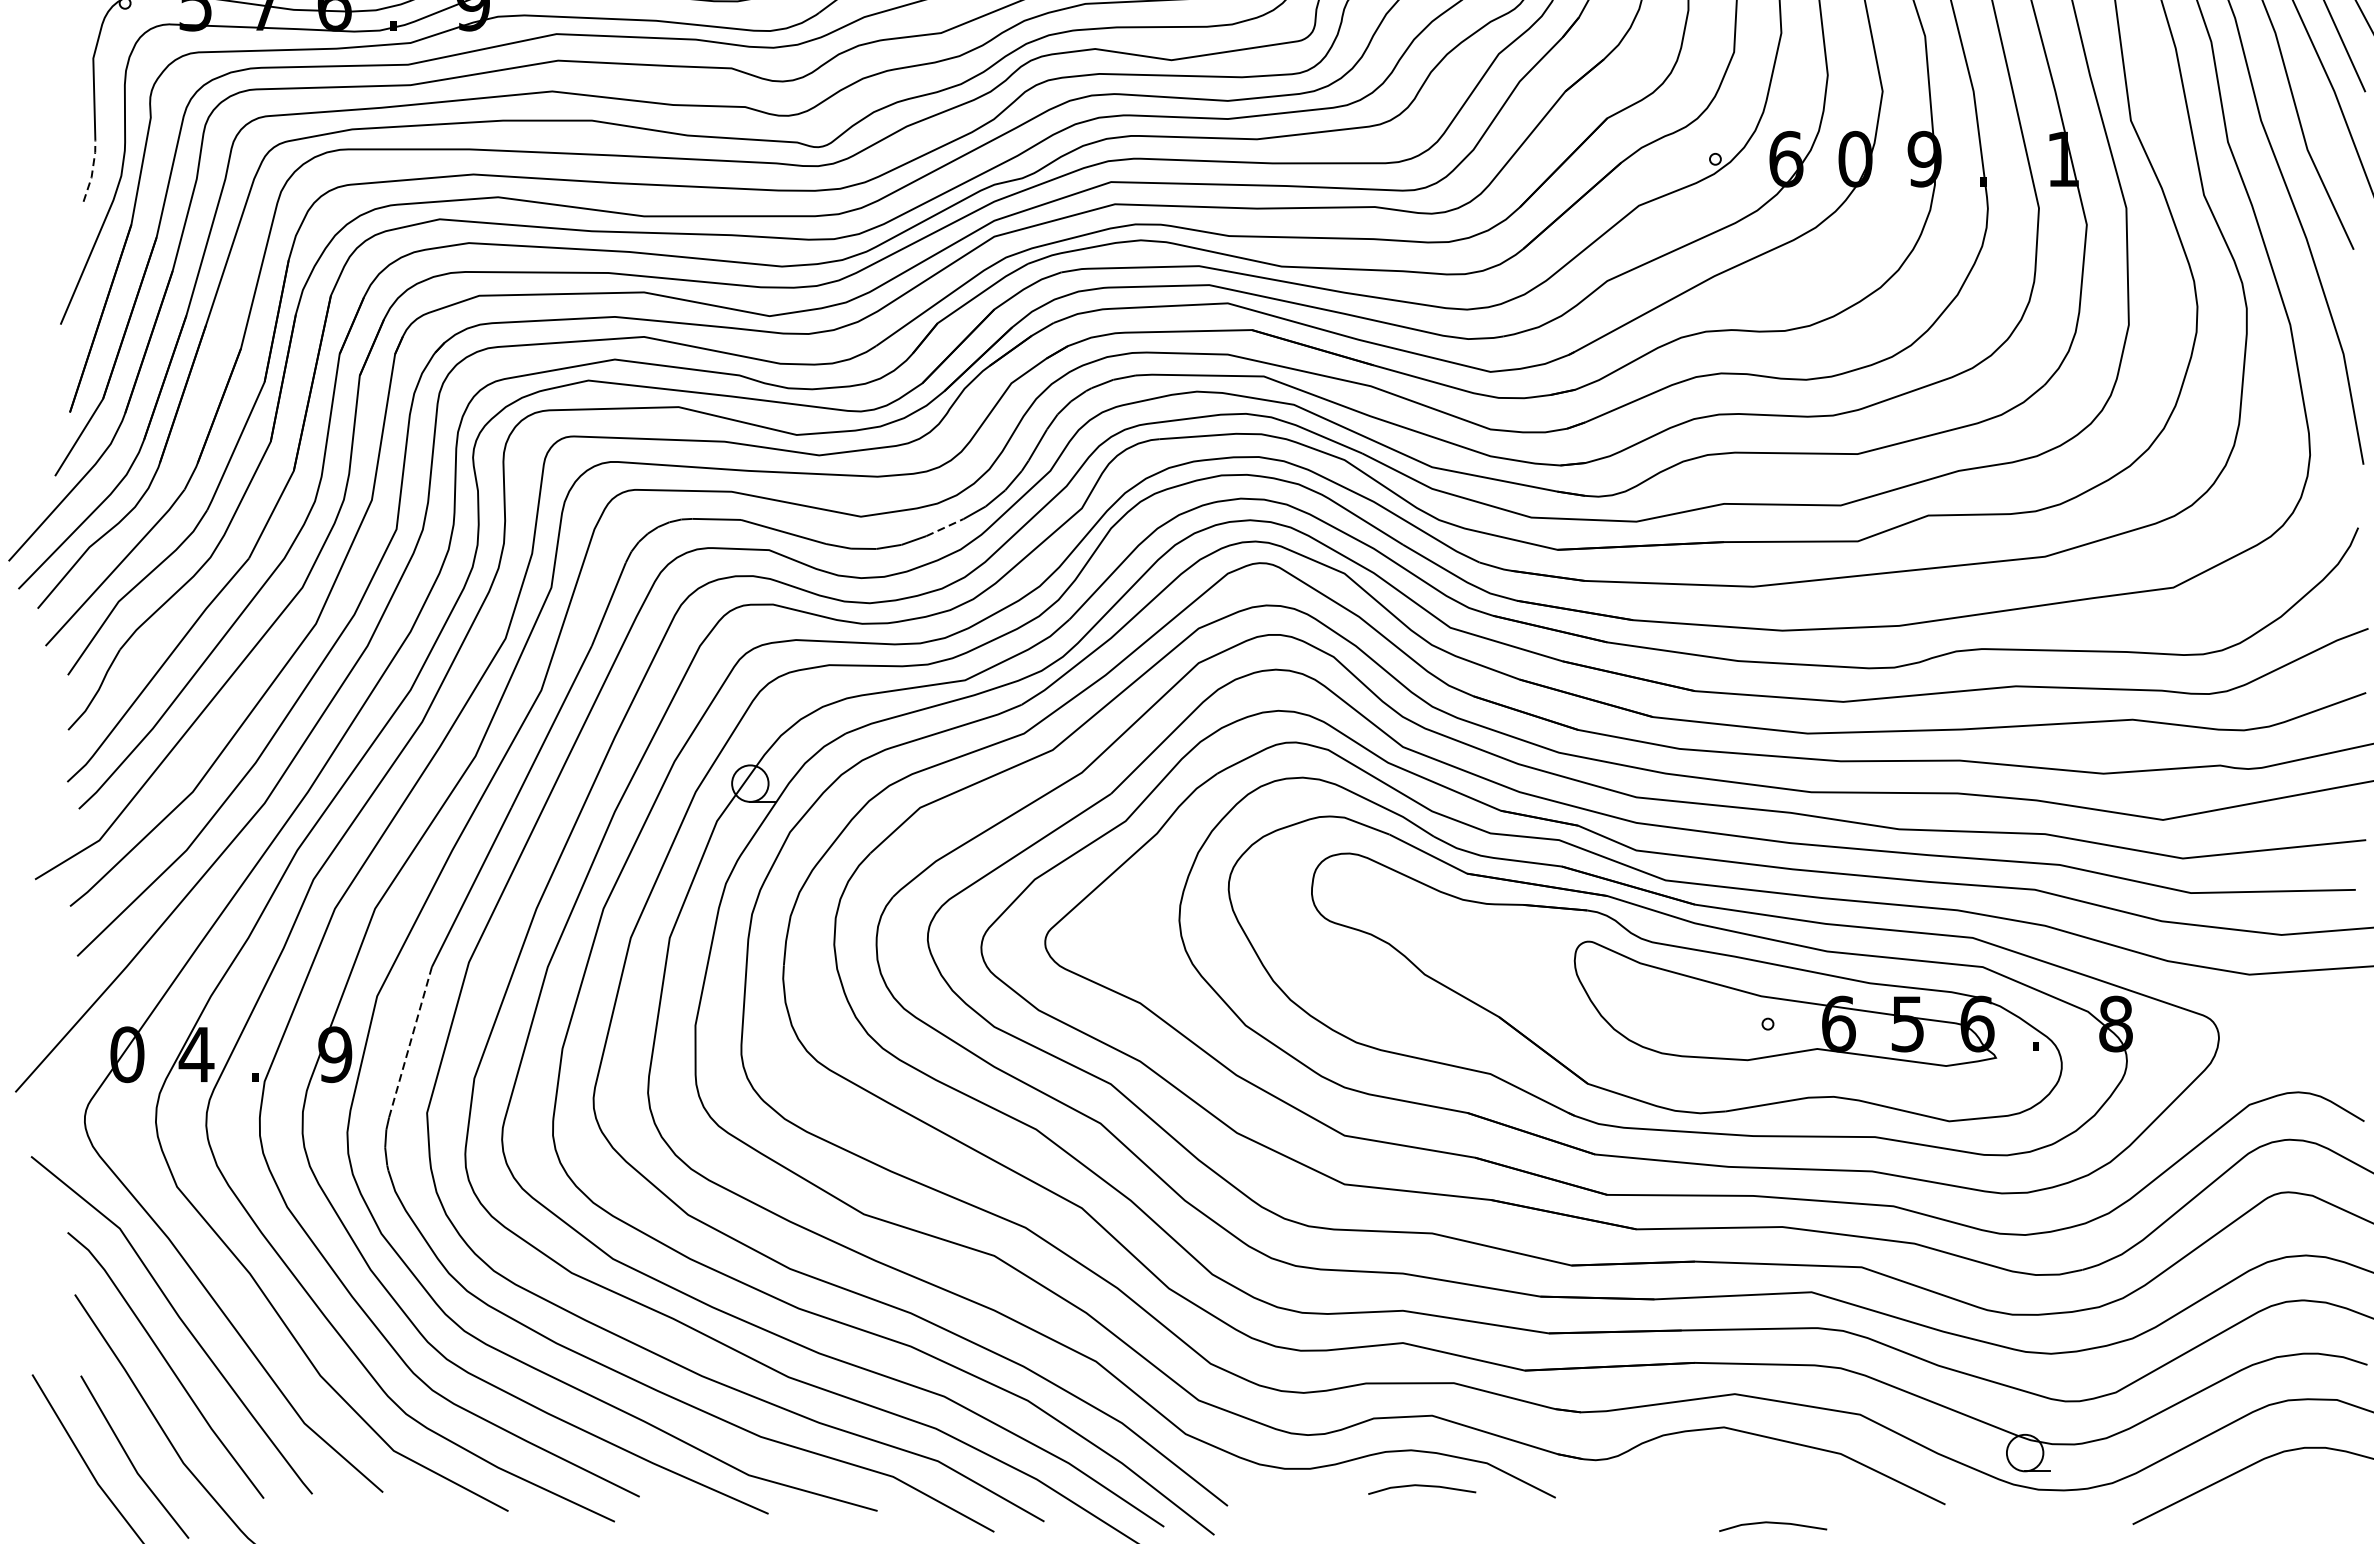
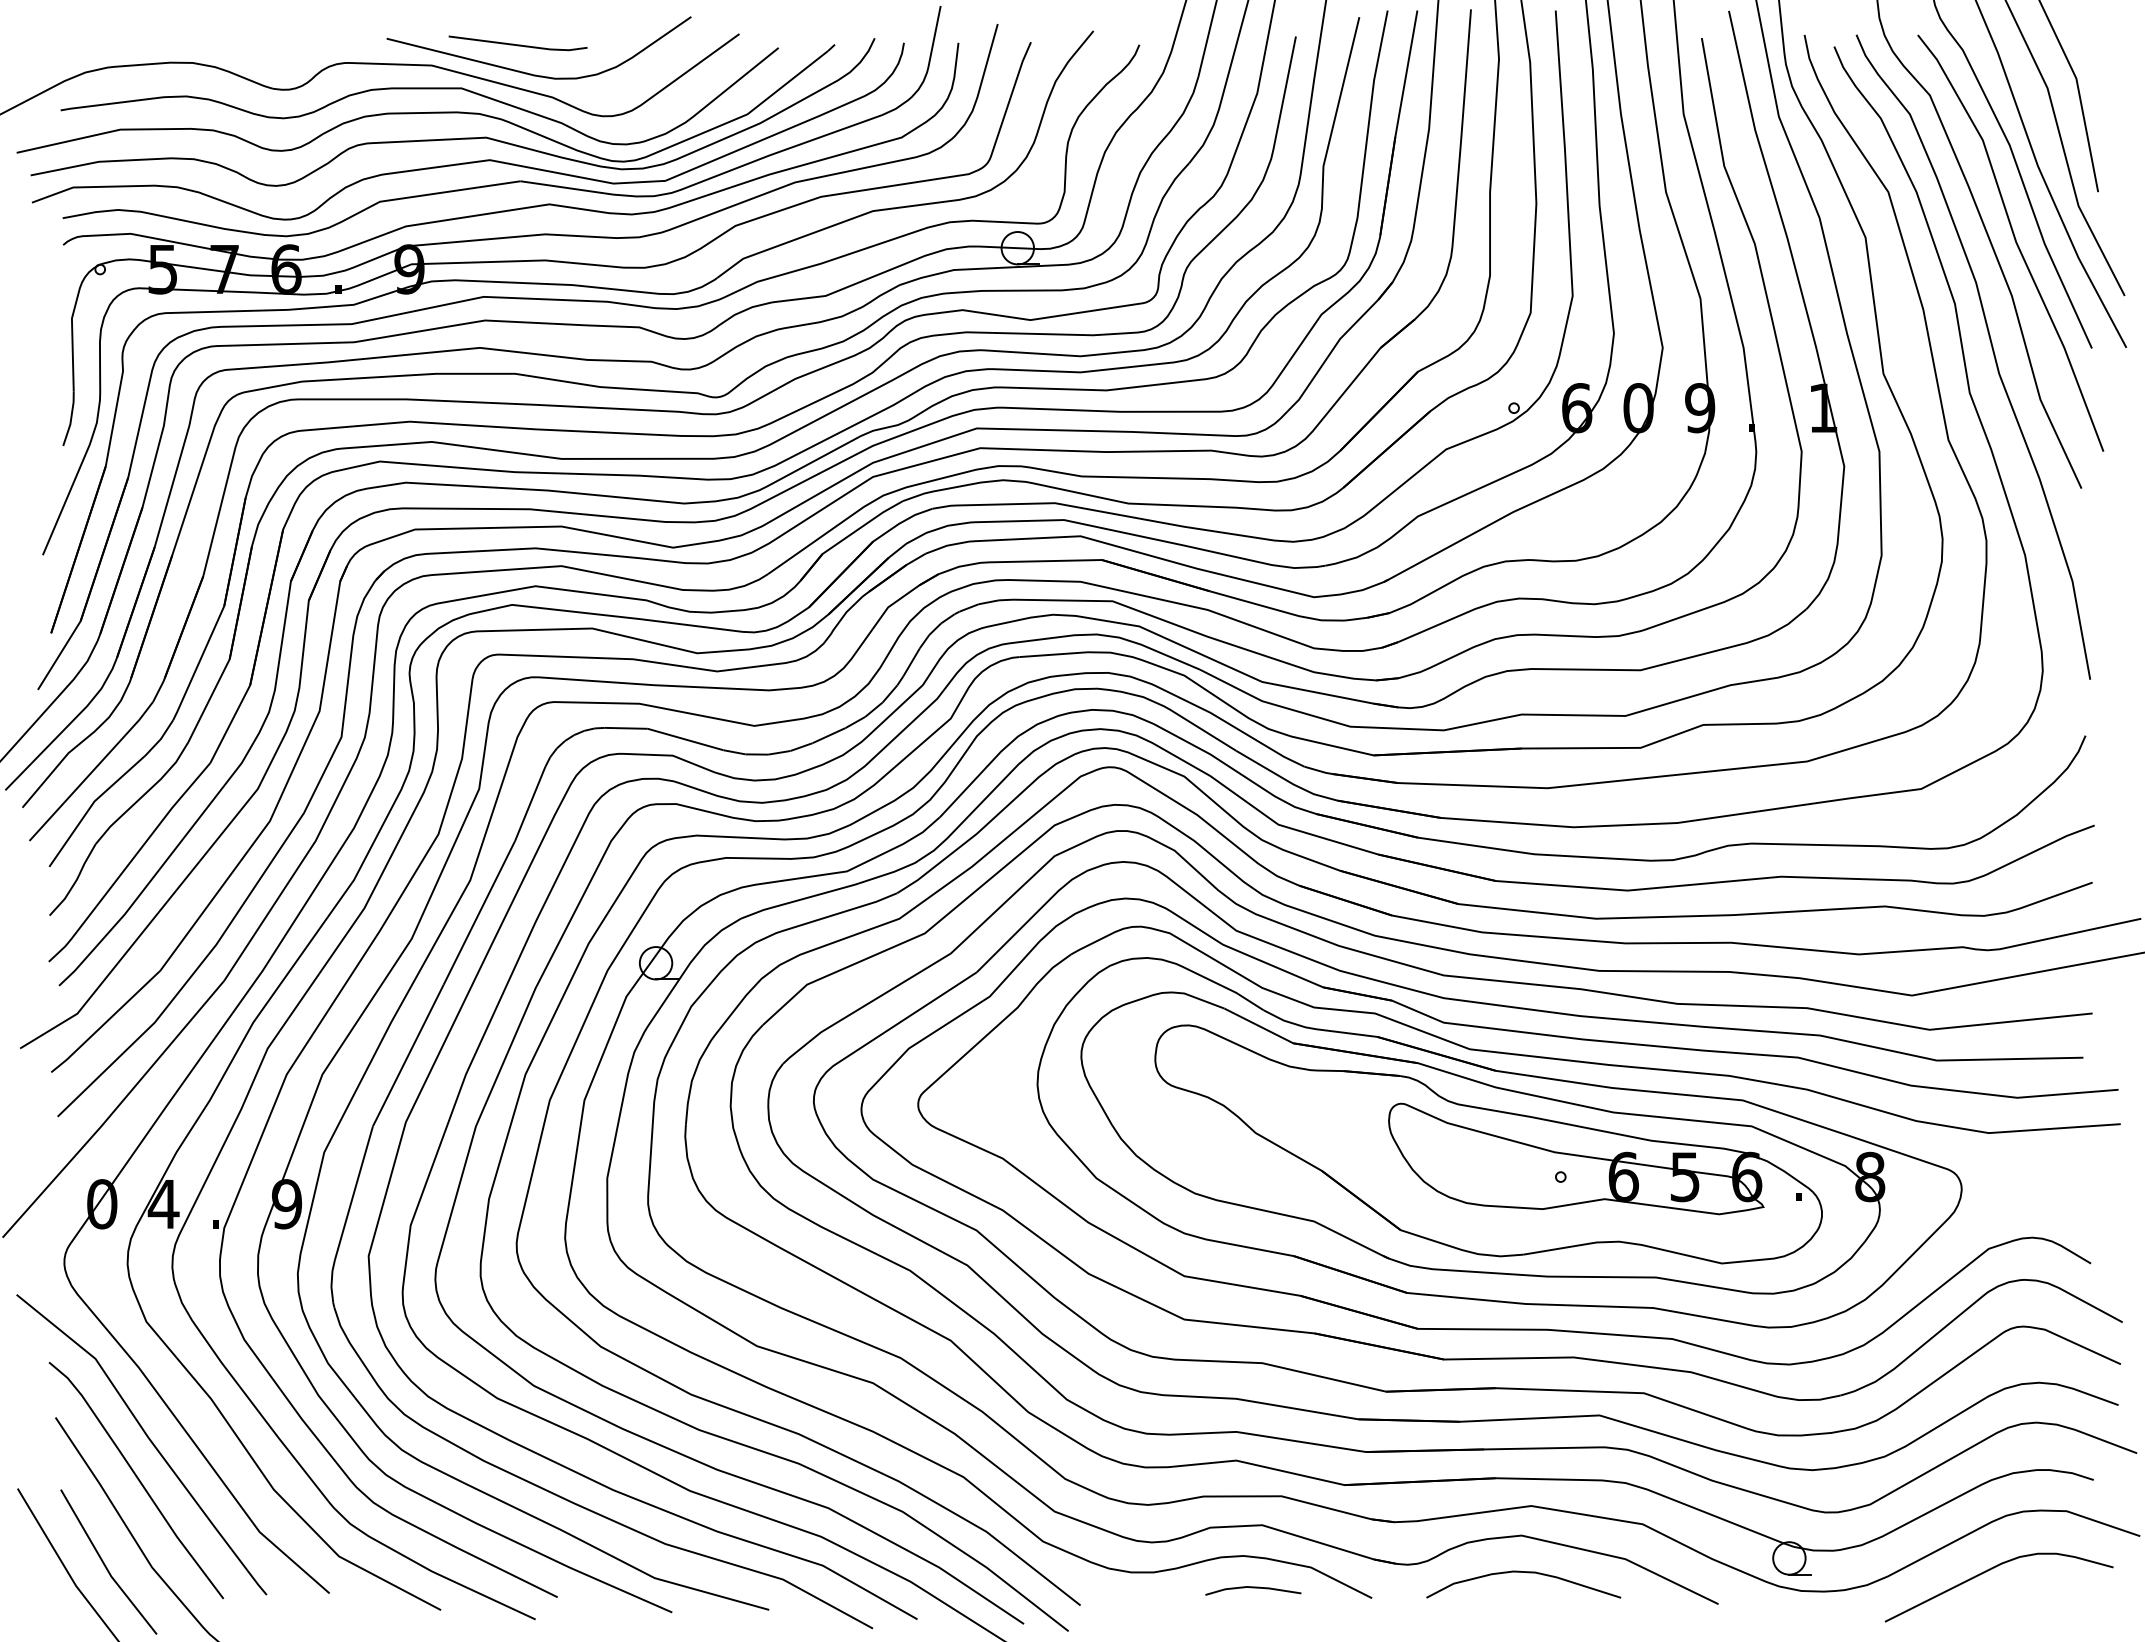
line: (92, 170) -> (71, 418), dashed -> solid
line: (945, 527) -> (829, 735), dashed -> solid
line: (411, 1041) -> (354, 1192), dashed -> solid
curve: (1730, 1470) -> (1527, 1573), added
line: (1773, 1524) -> (1565, 1621), removed

